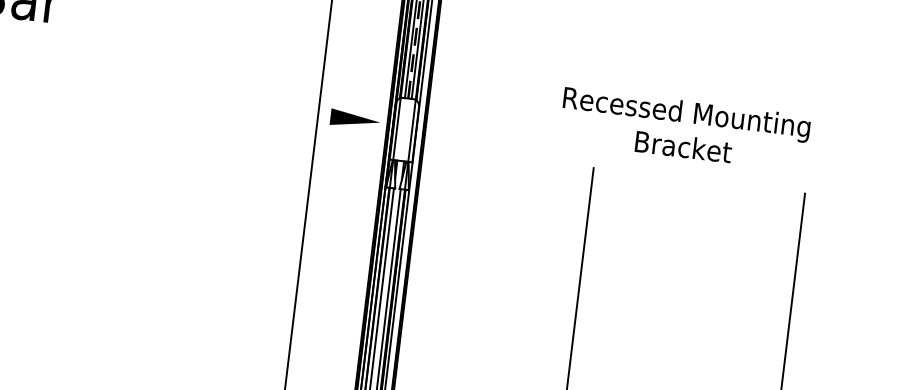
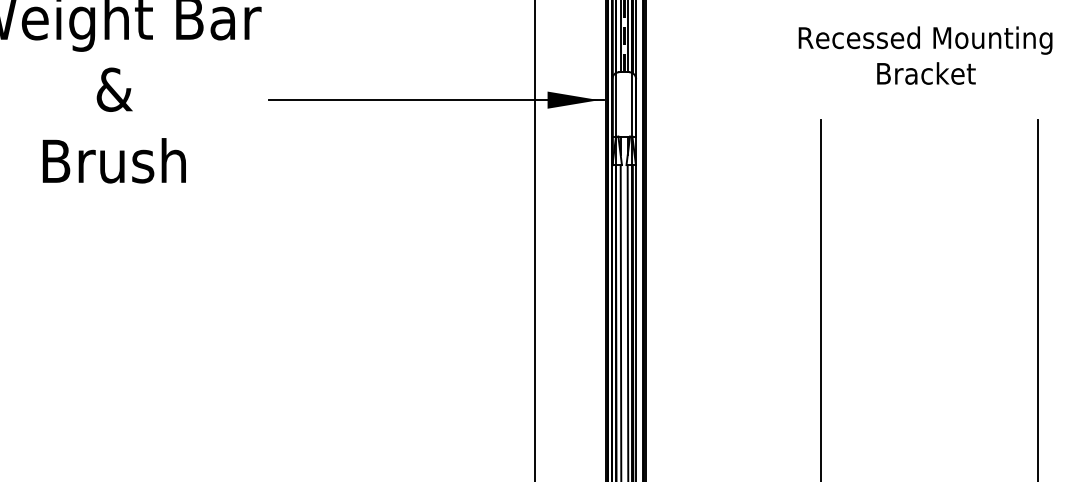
line: (222, 103) -> (436, 100), added
text: (684, 129) -> (925, 55), moved

